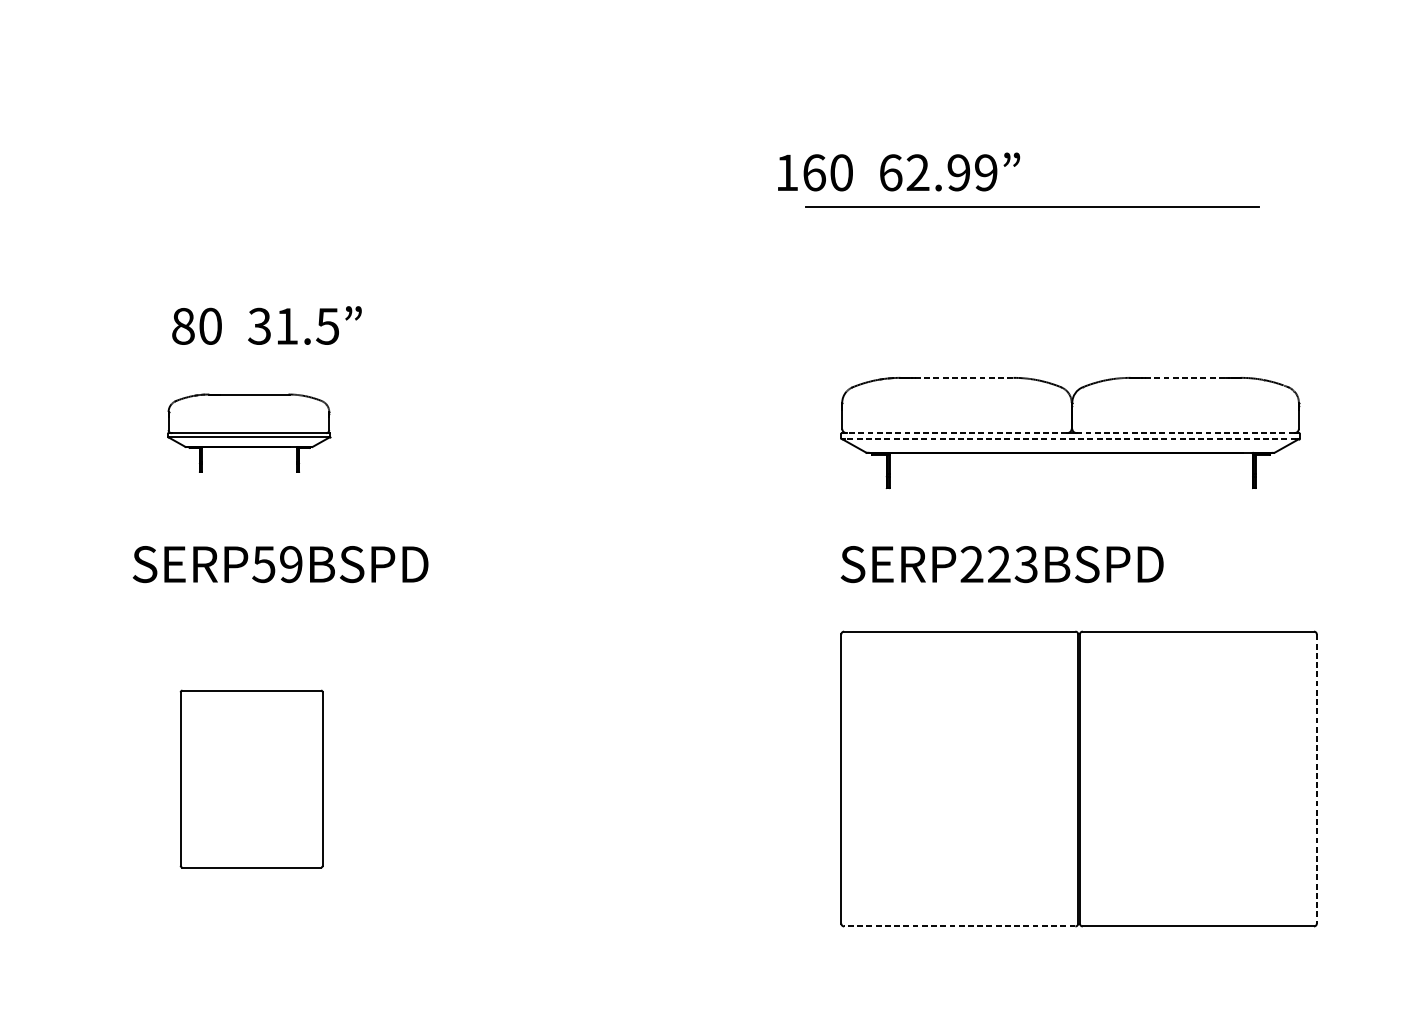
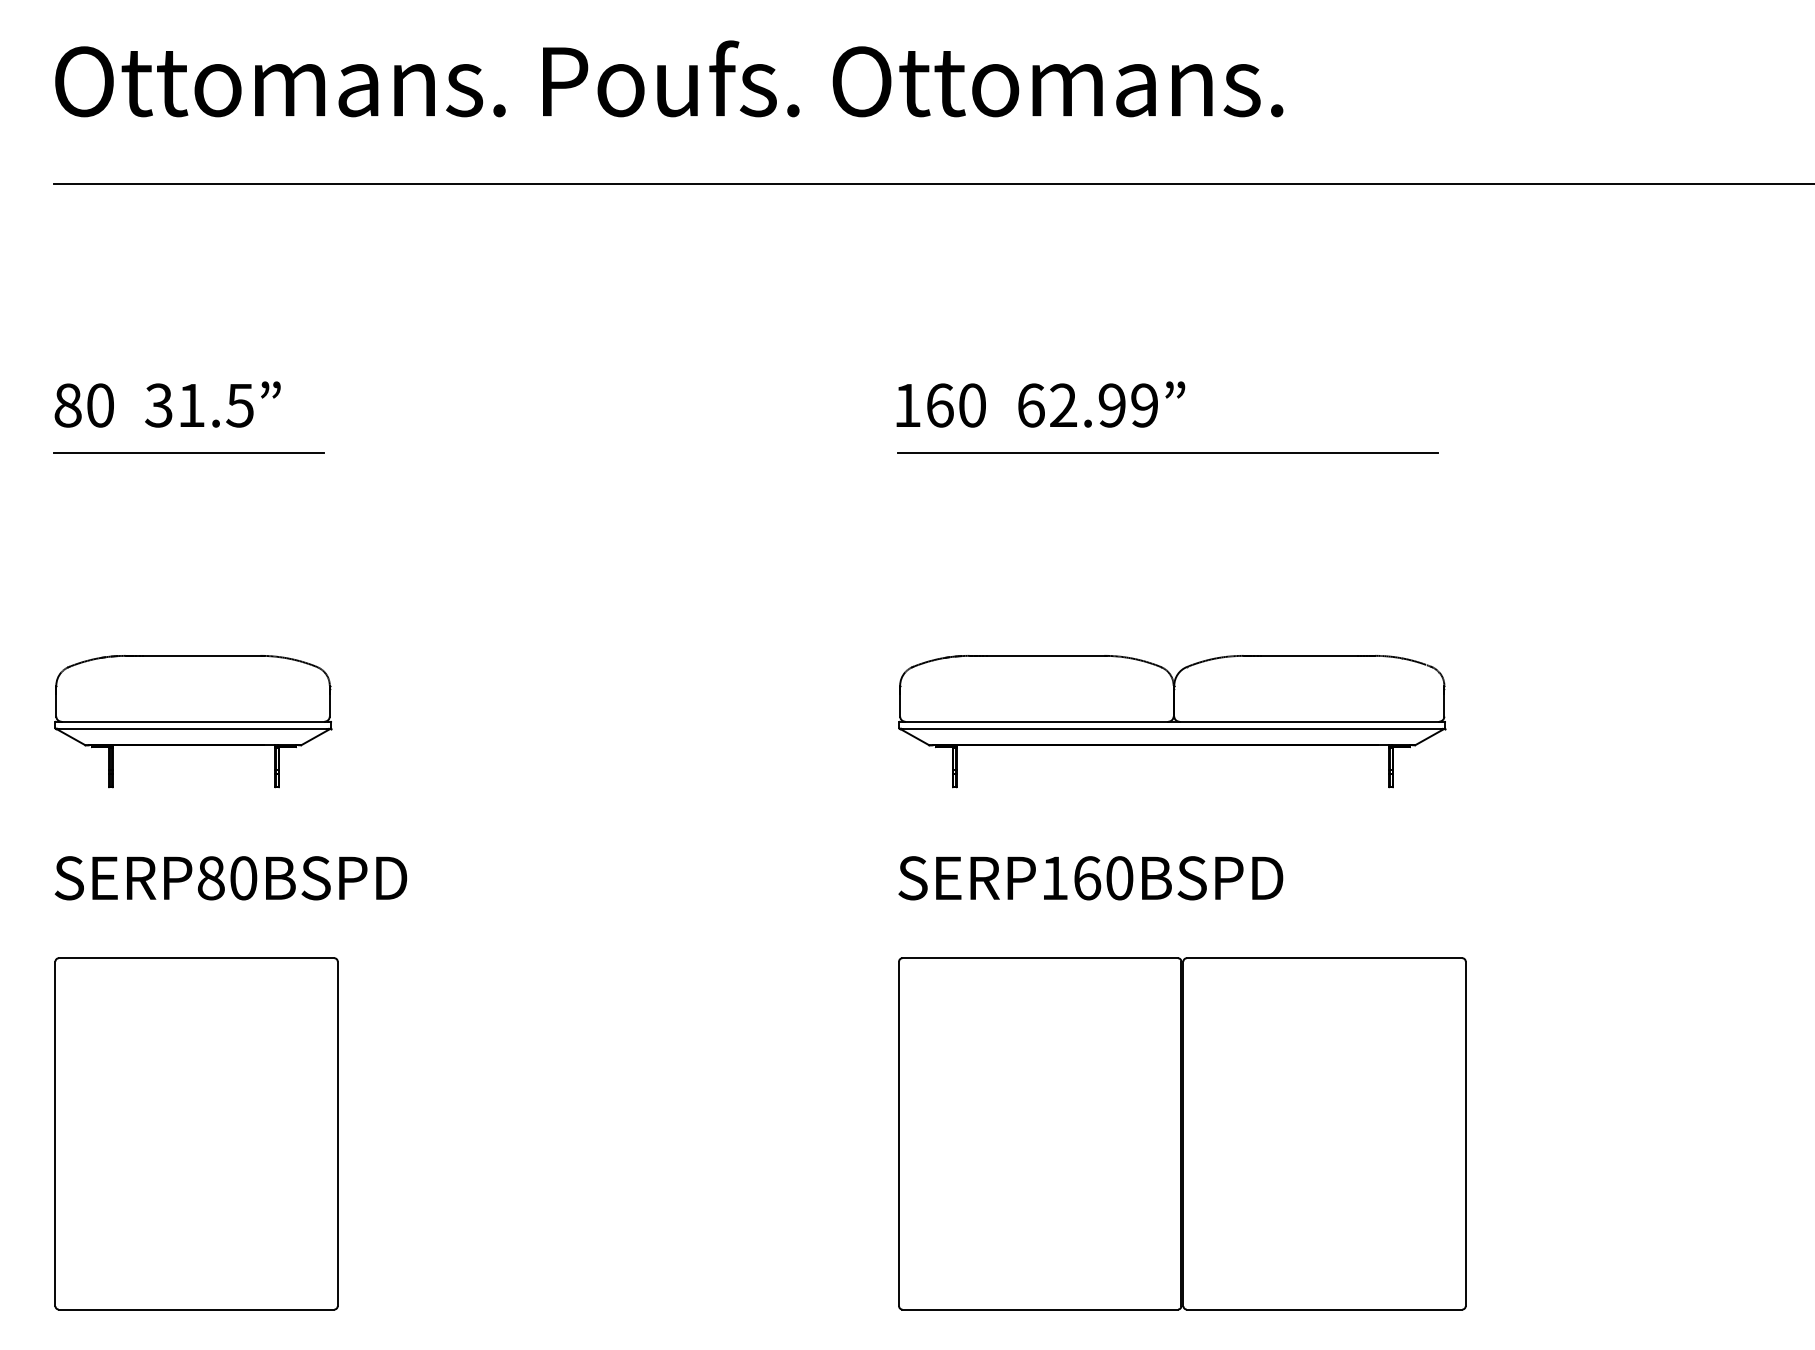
text: (898, 171) -> (1040, 404), moved
line: (244, 207) -> (188, 452), added
line: (1032, 207) -> (1167, 452), moved
text: (266, 325) -> (167, 404), moved
line: (965, 377) -> (1047, 655), dashed -> solid
line: (1185, 377) -> (1309, 655), dashed -> solid
part: (249, 432) -> (193, 721), size x1.43
line: (956, 432) -> (1036, 721), dashed -> solid
line: (1185, 432) -> (1309, 721), dashed -> solid
line: (1069, 438) -> (1171, 728), dashed -> solid
text: (277, 564) -> (227, 878), SERP59BSPD -> SERP80BSPD
text: (999, 564) -> (1087, 878), SERP223BSPD -> SERP160BSPD
part: (251, 778) -> (196, 1133), size x1.67
line: (1316, 779) -> (1465, 1134), dashed -> solid
line: (959, 926) -> (1040, 1309), dashed -> solid

